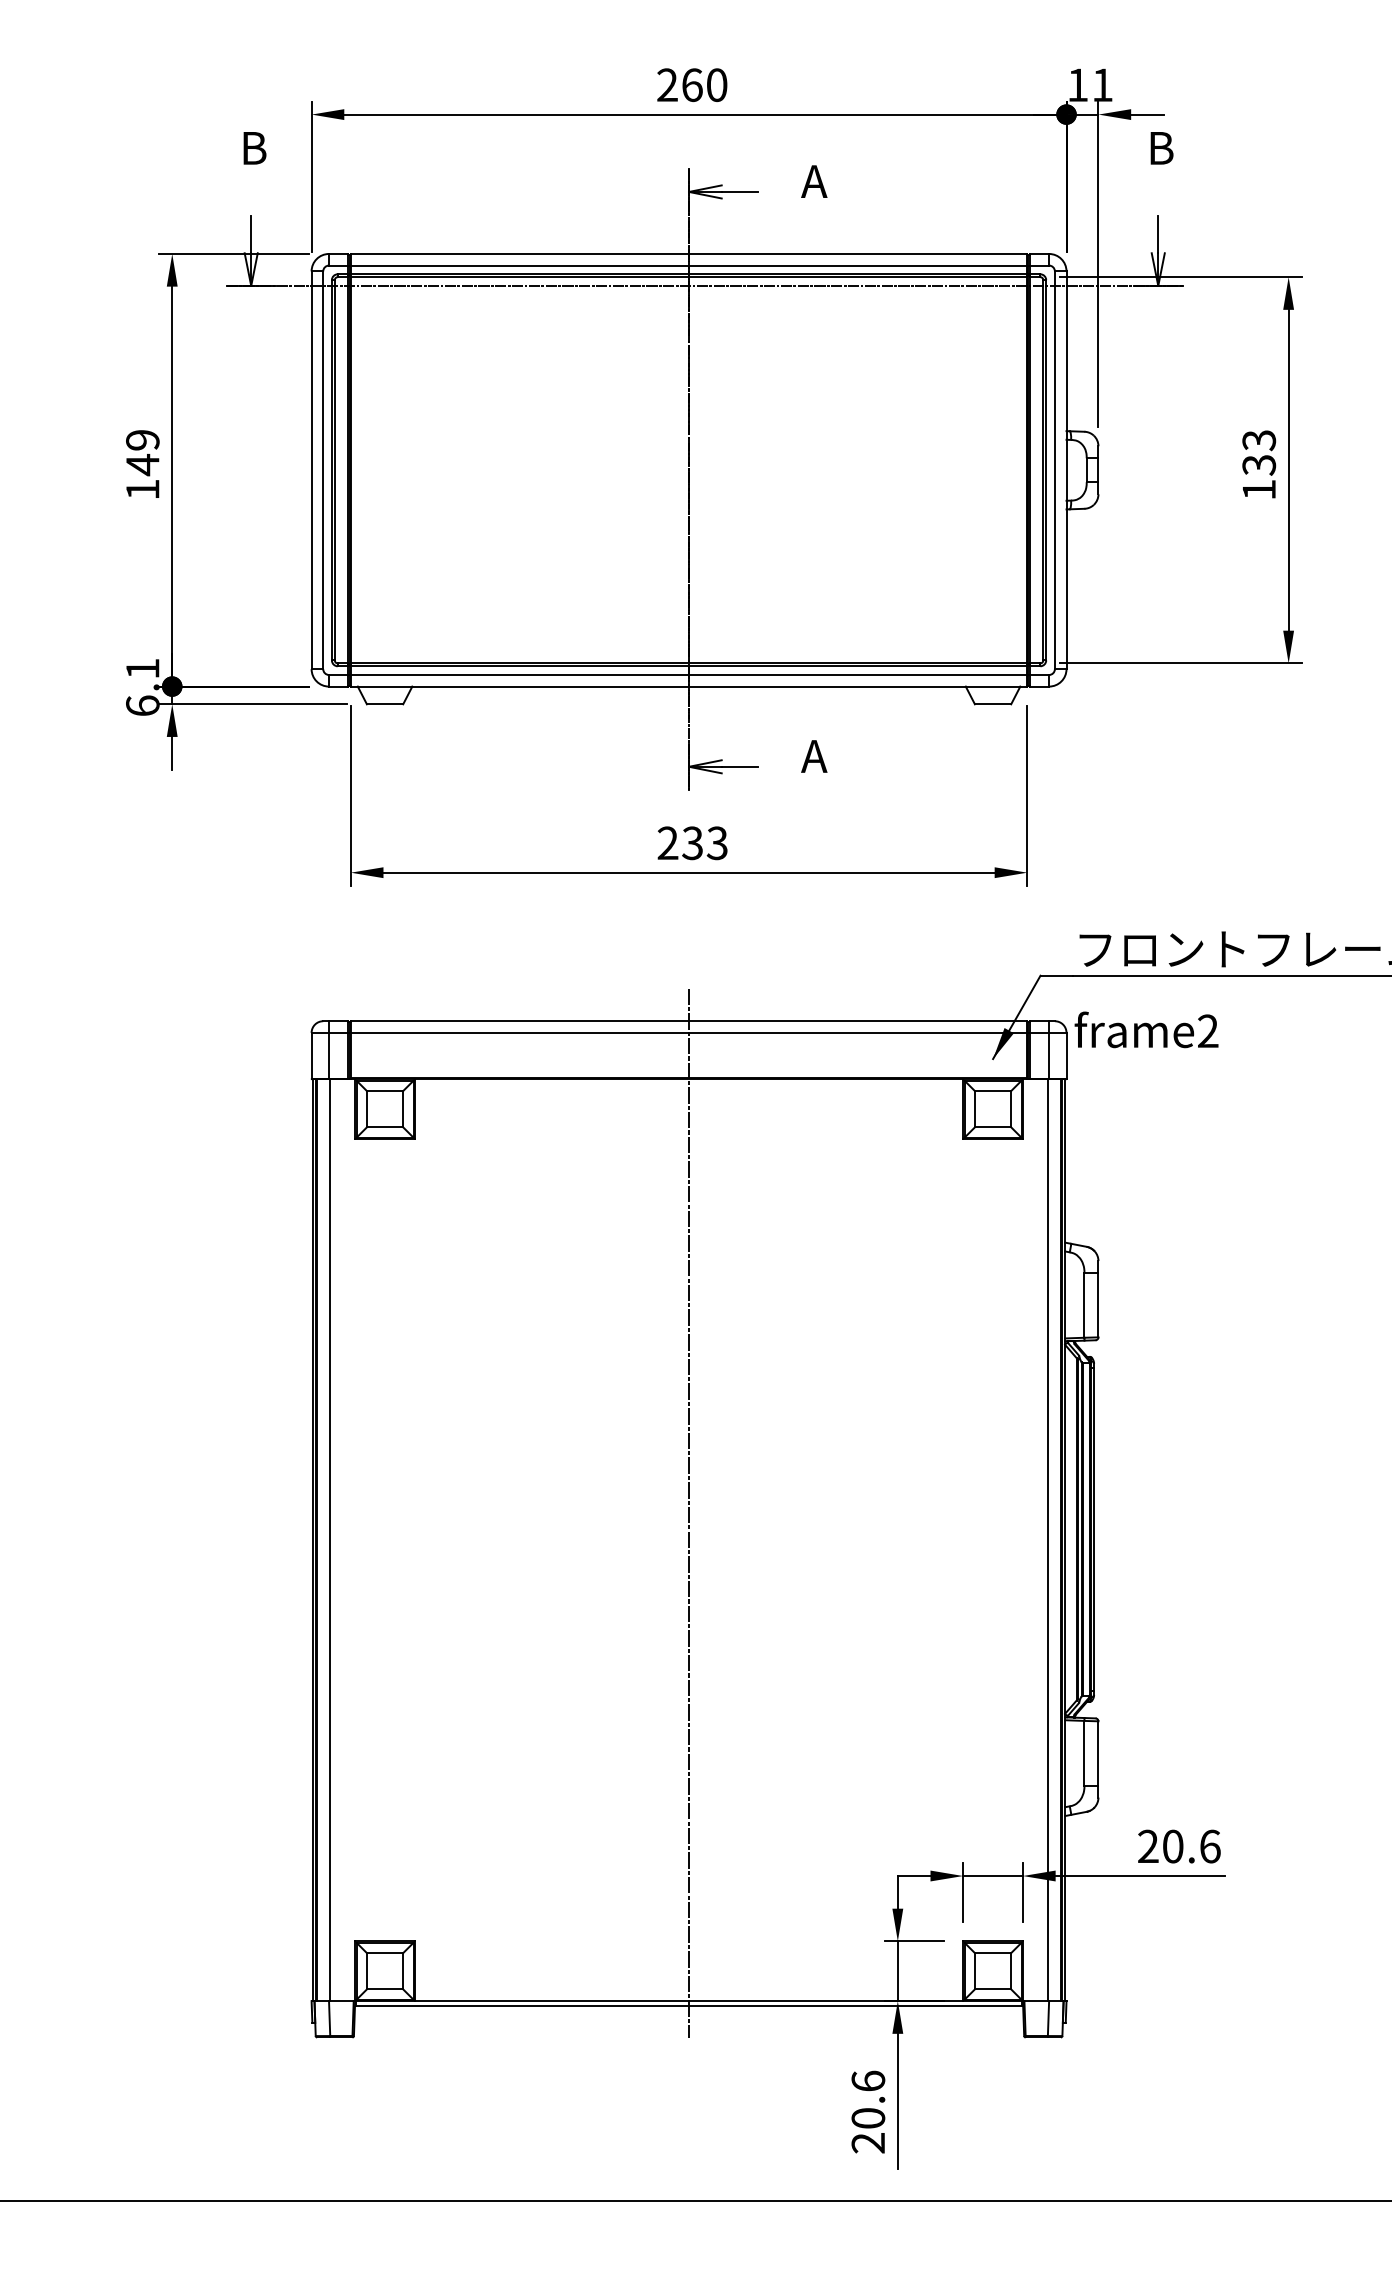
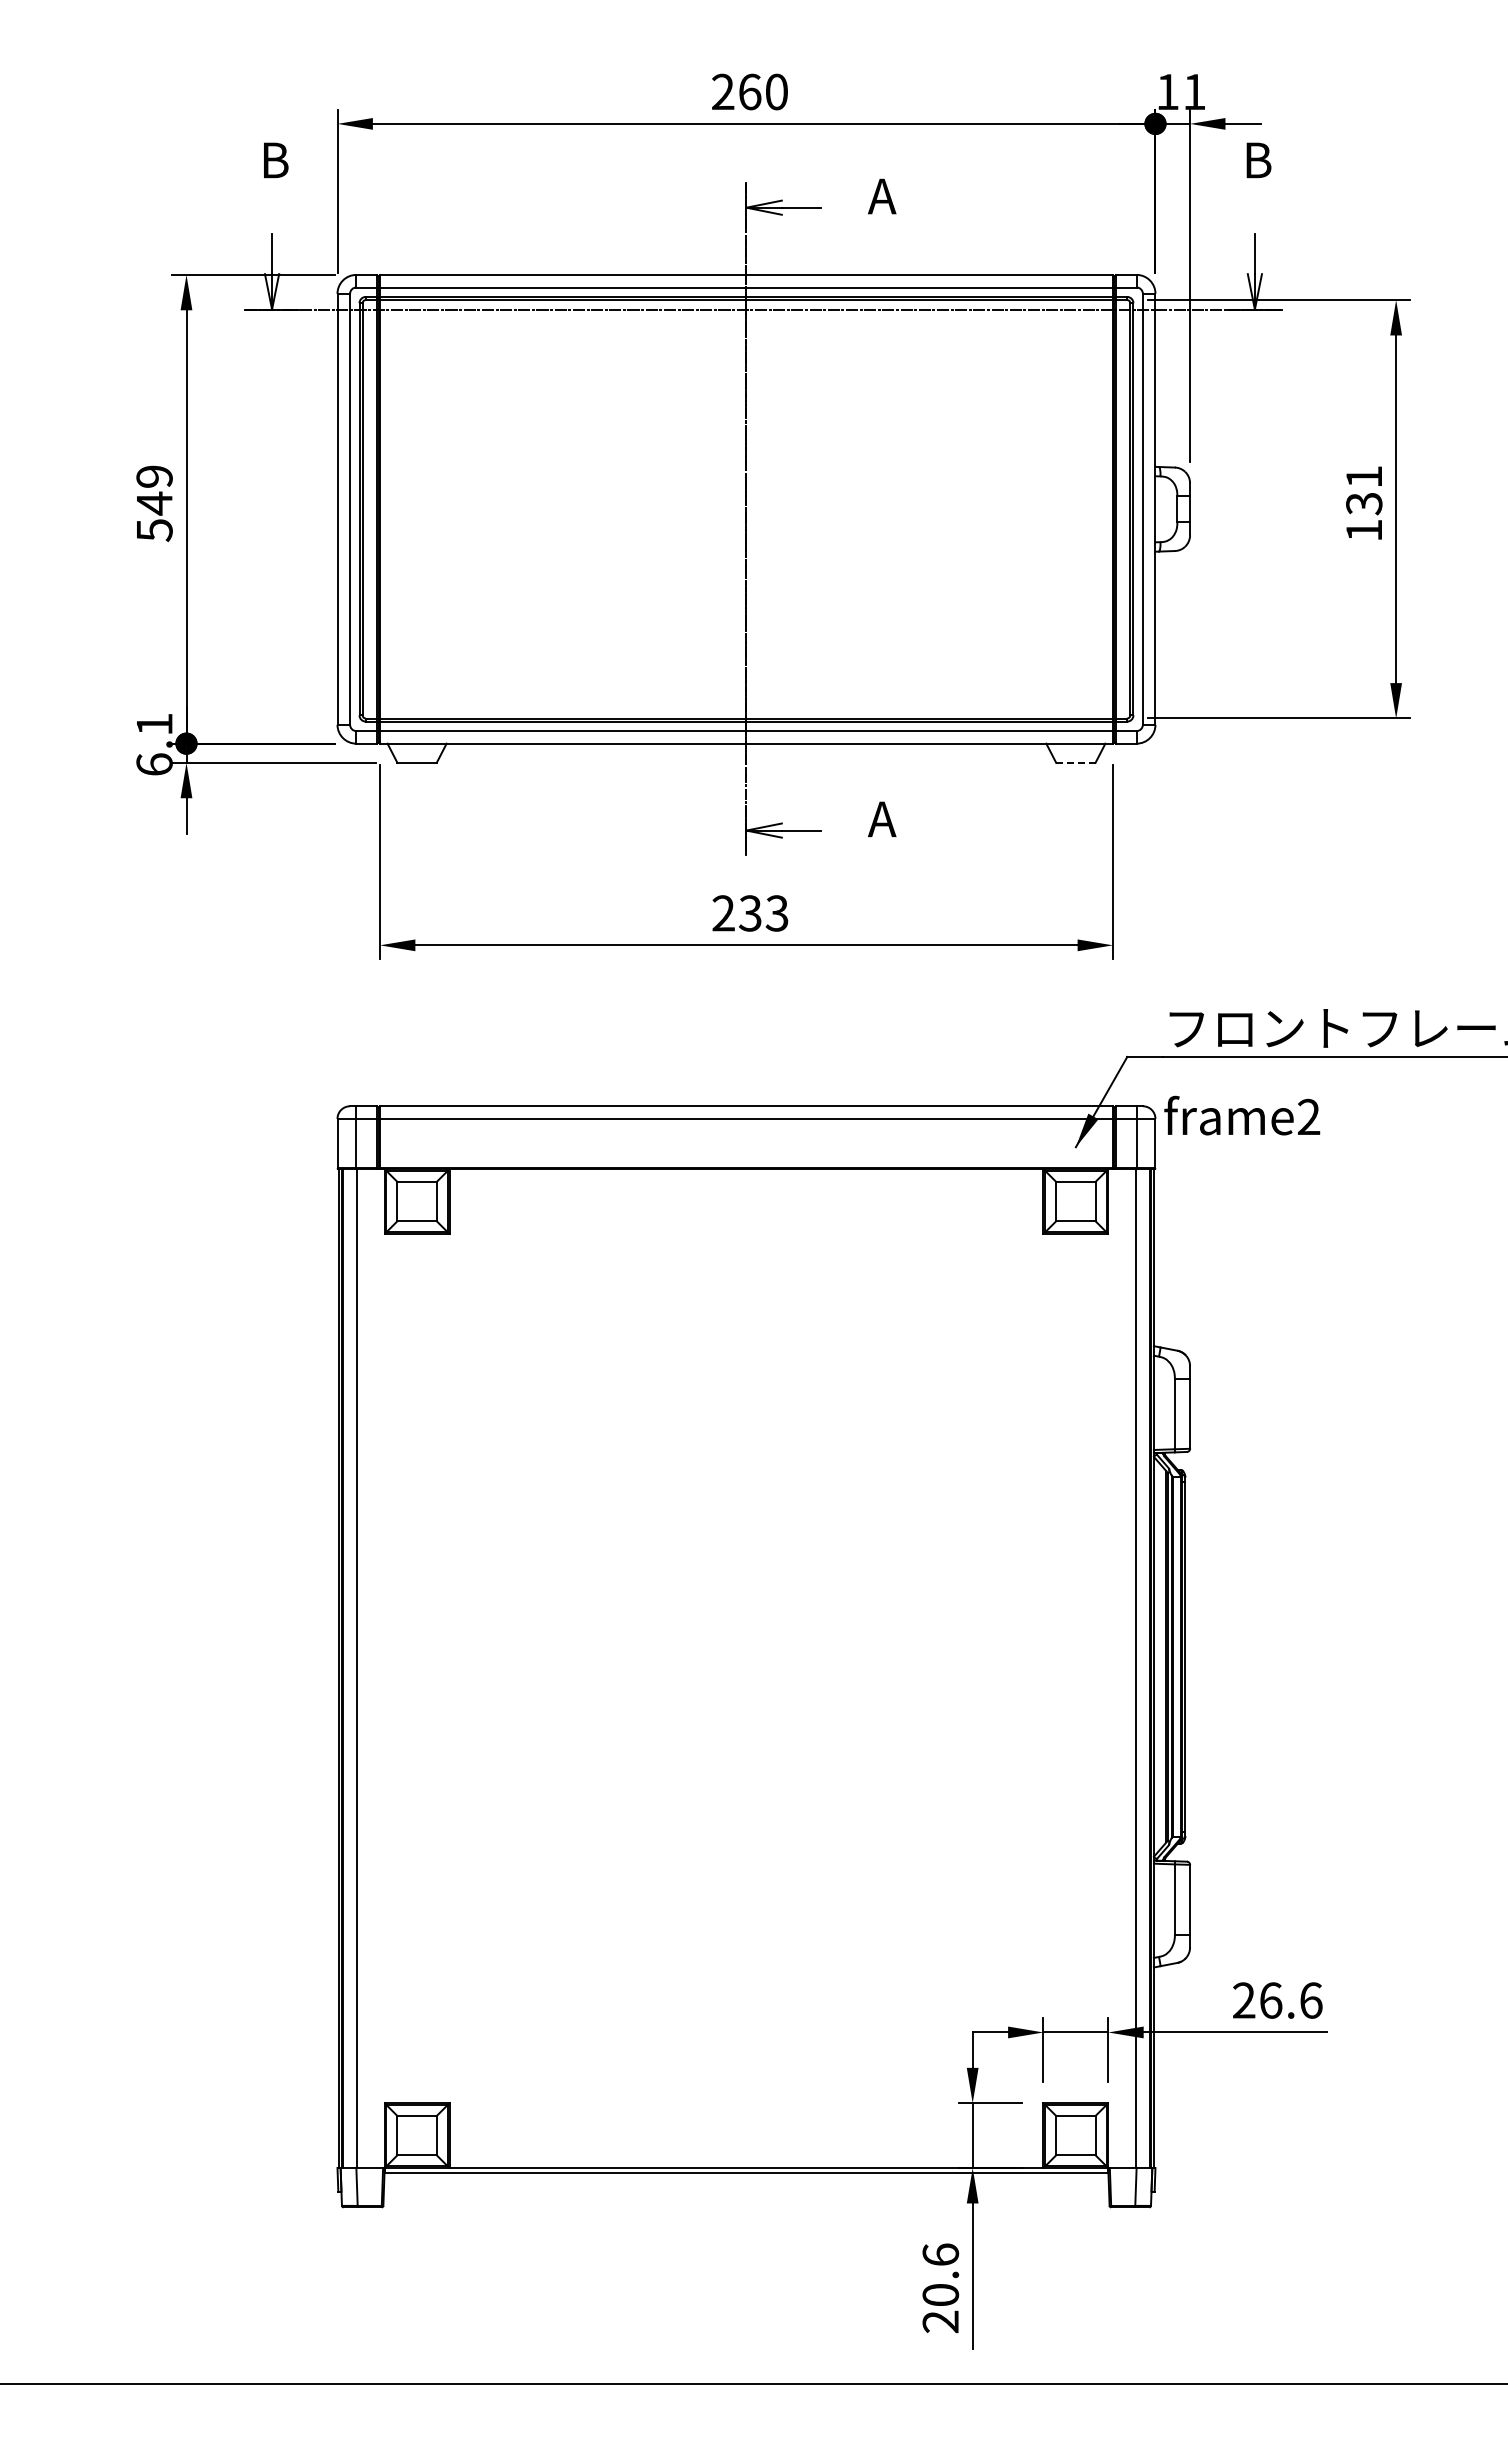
text: (1259, 440) -> (1364, 477), 133 -> 131
text: (142, 489) -> (154, 530), 149 -> 549
line: (992, 703) -> (1075, 762), solid -> dashed
line: (689, 1513) -> (746, 1639), removed
text: (1173, 1846) -> (1271, 2000), 20.6 -> 26.6

